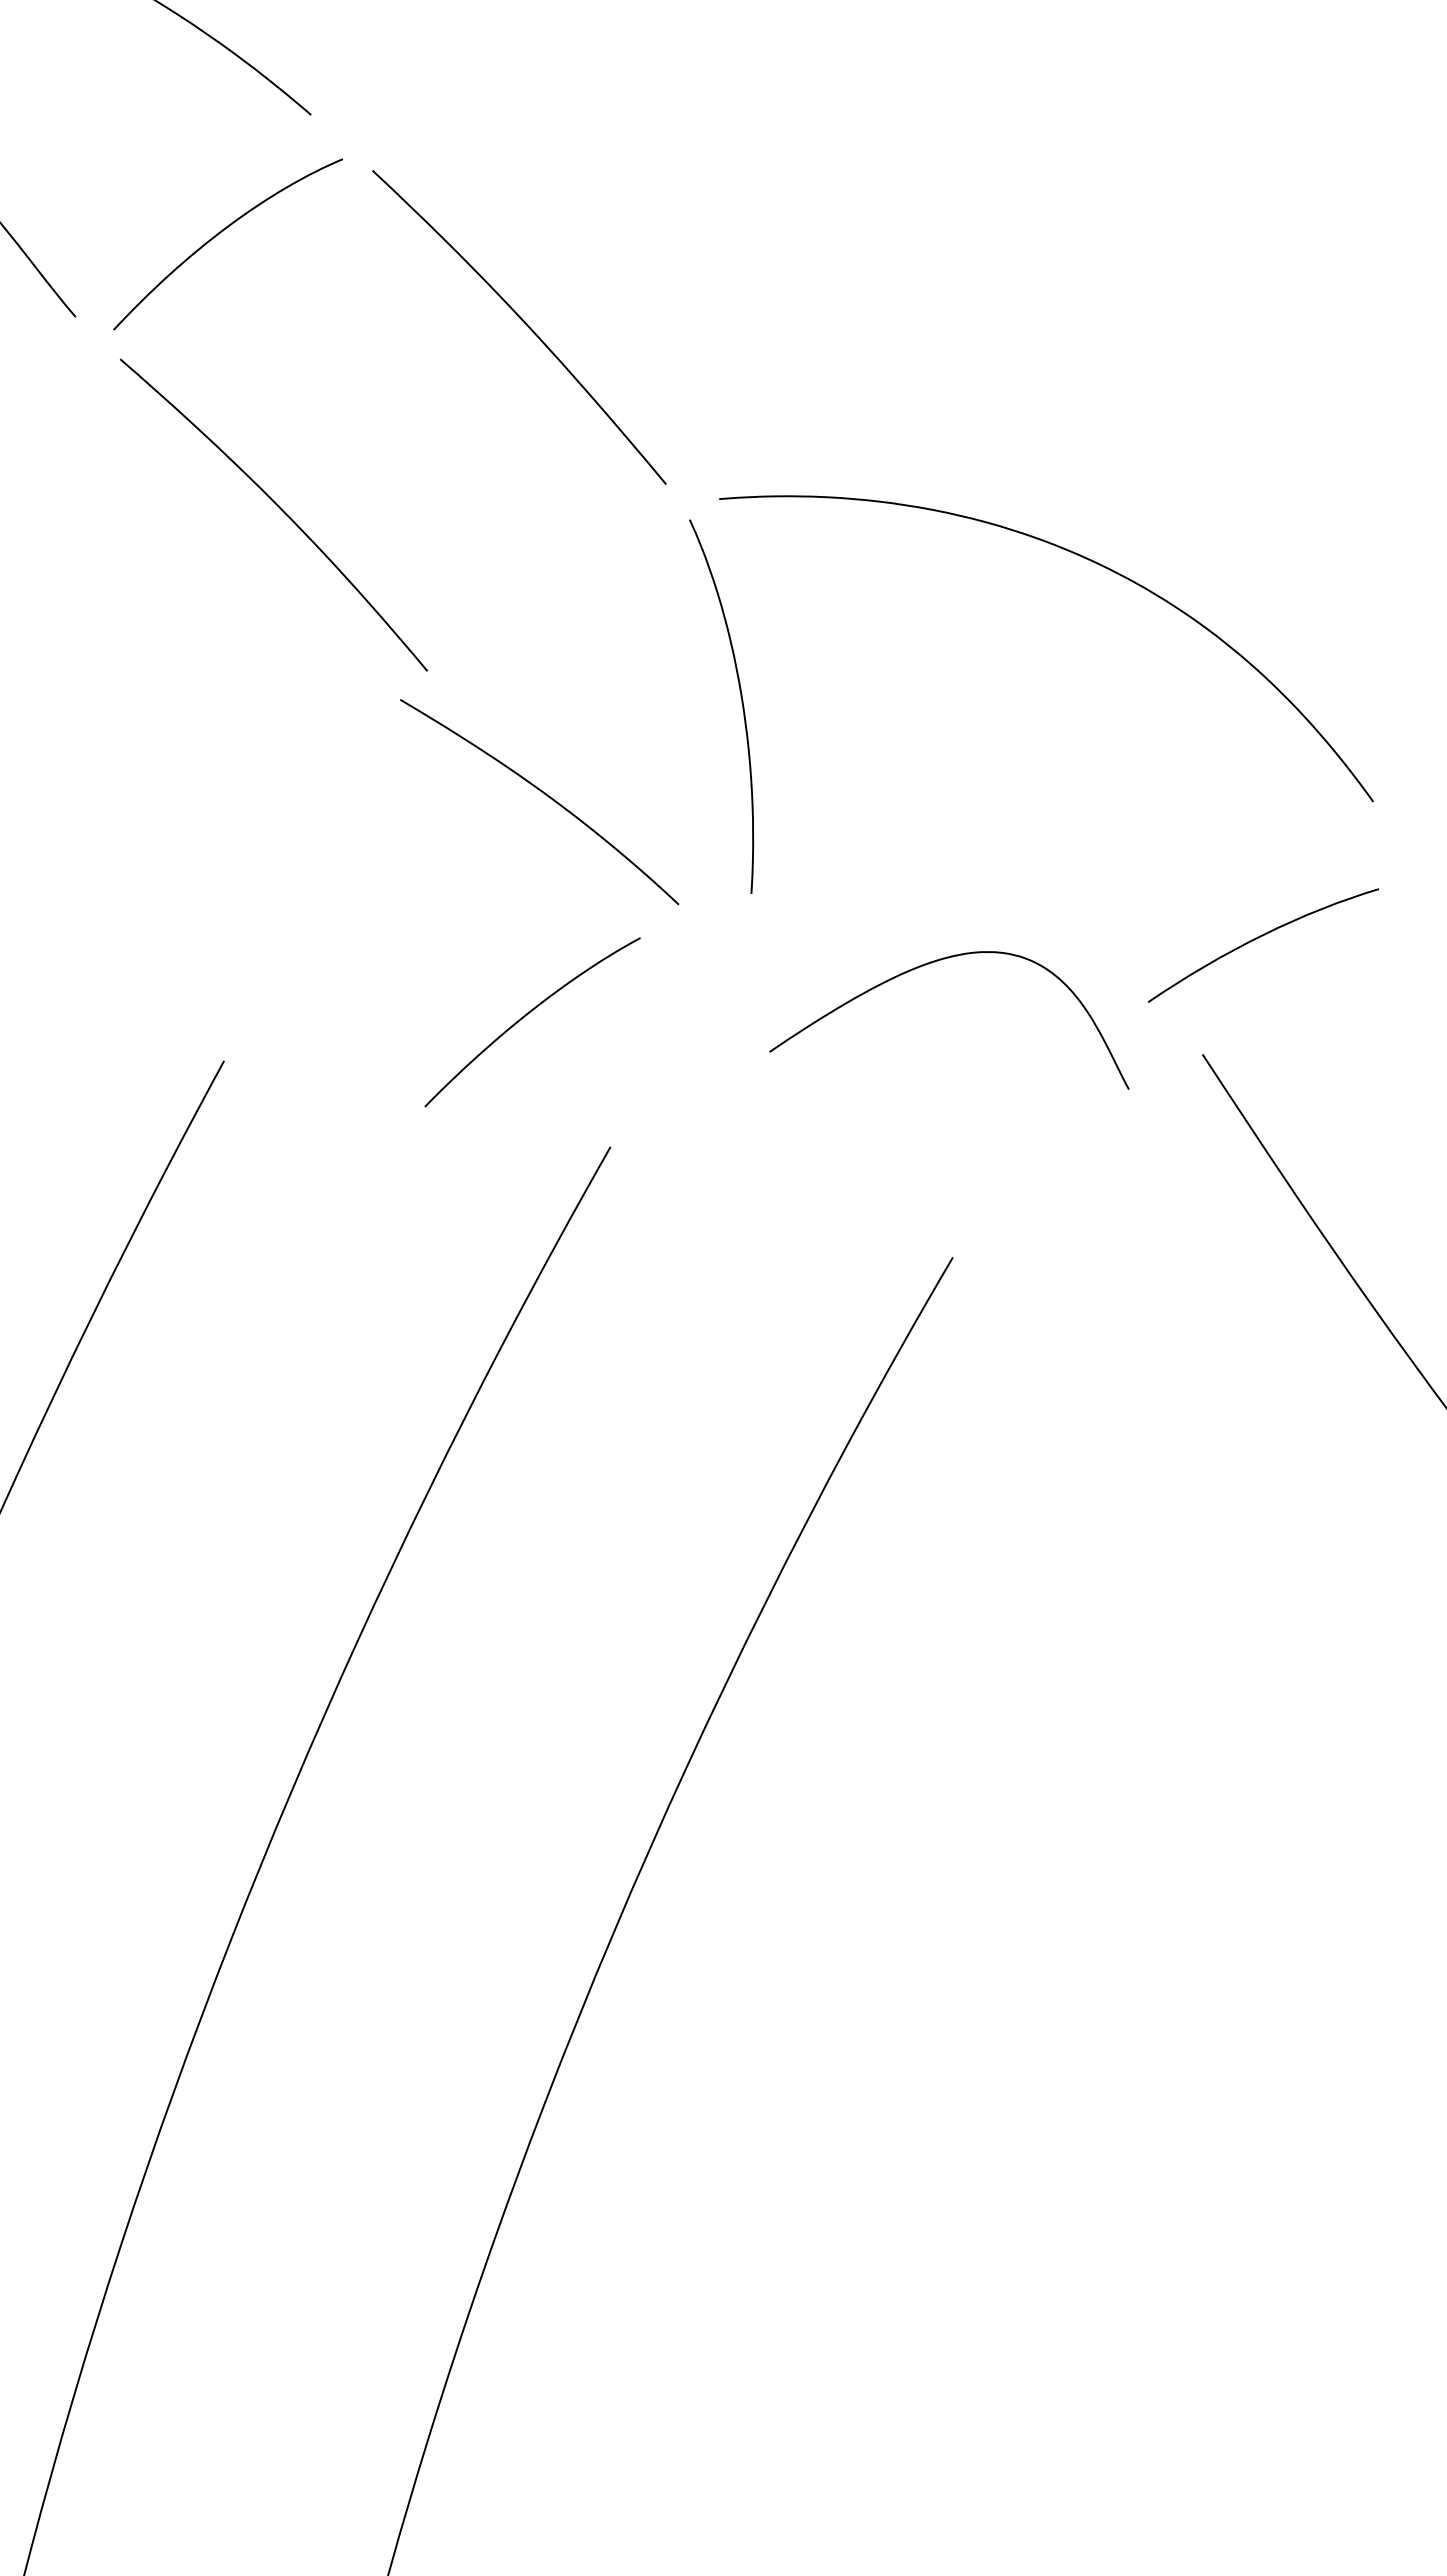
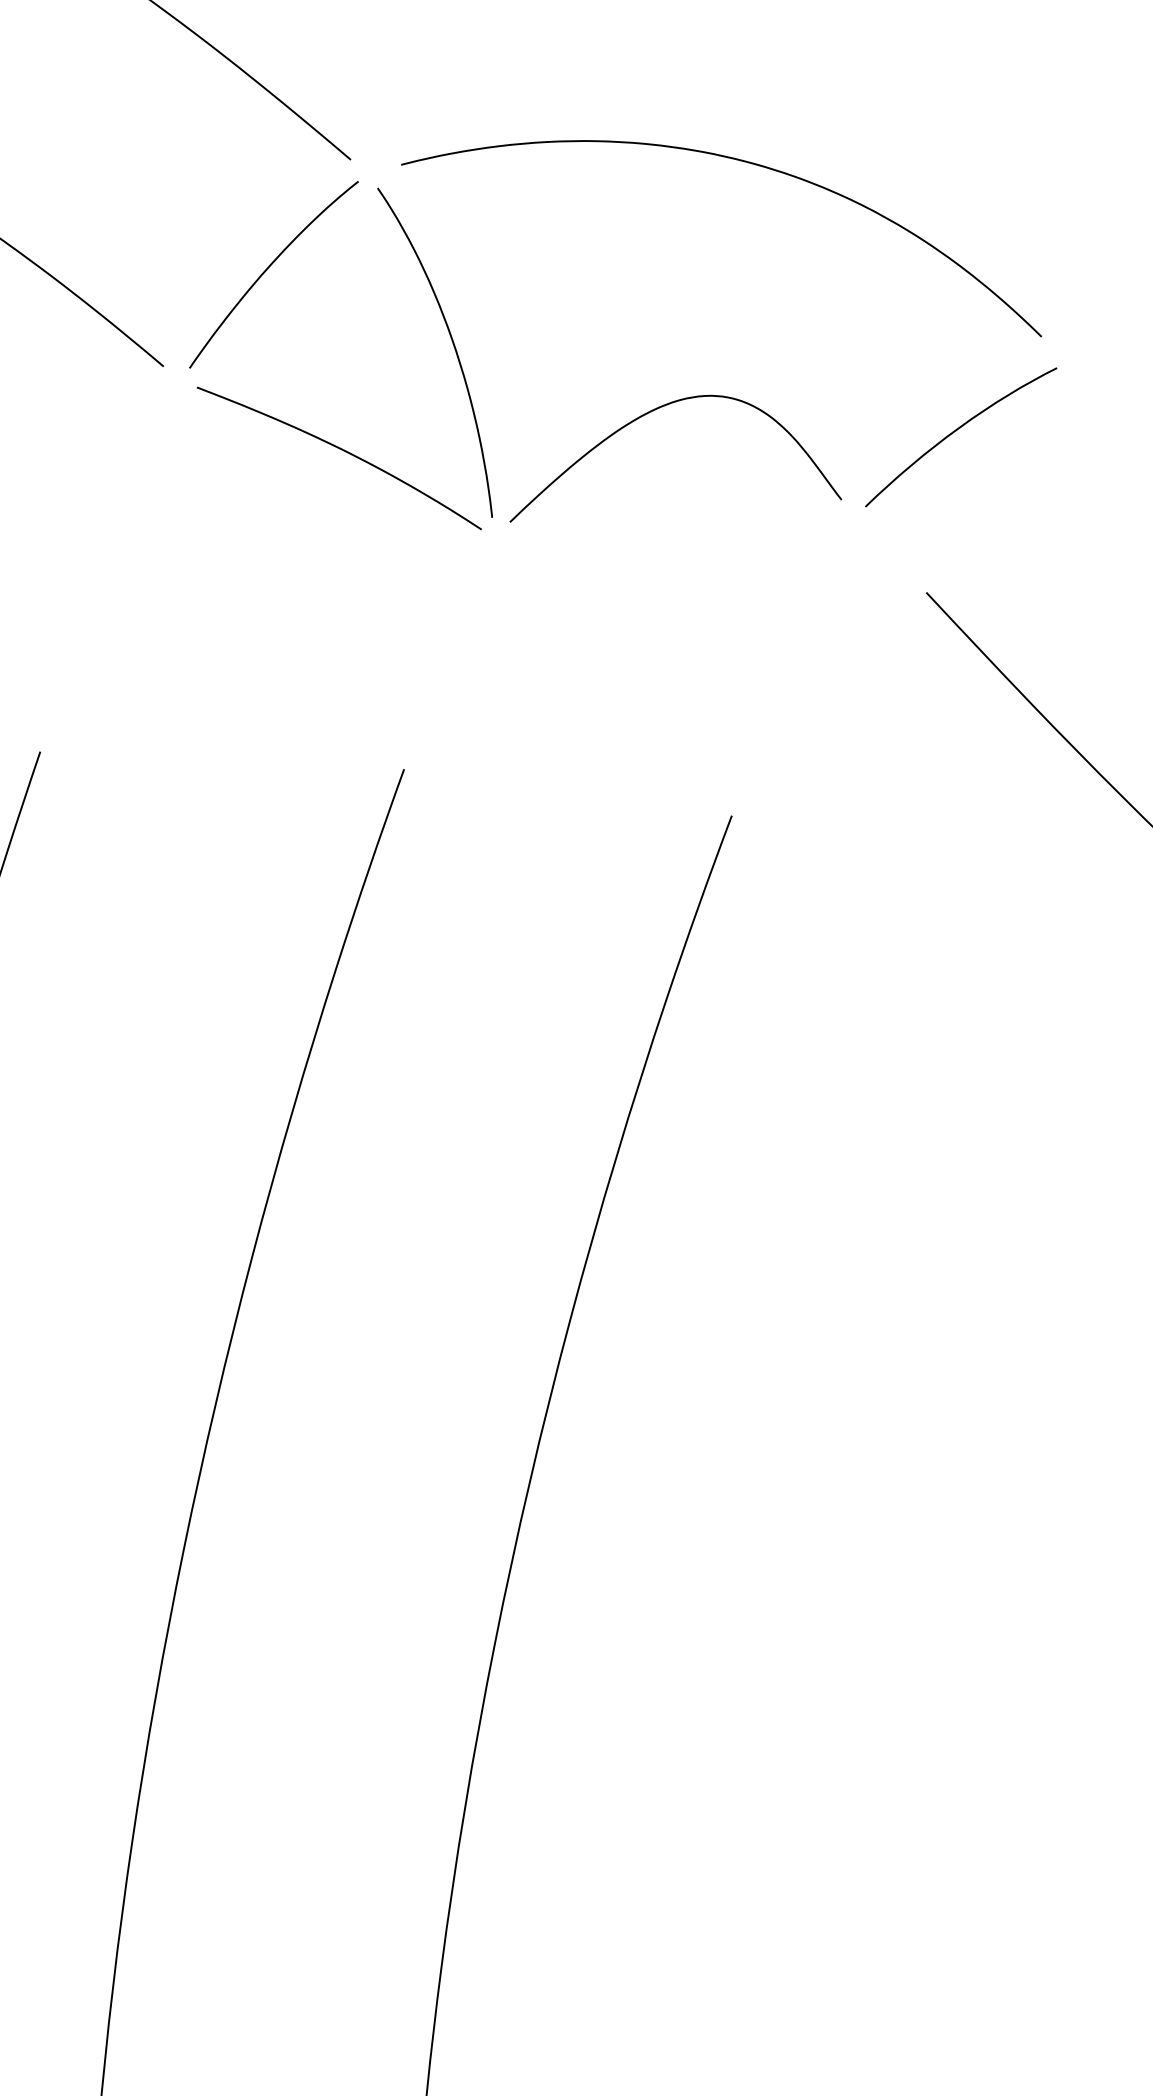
curve: (545, 795) -> (343, 451), moved
curve: (1260, 937) -> (957, 430), moved
curve: (926, 965) -> (638, 419), moved
curve: (527, 1015) -> (268, 269), moved

